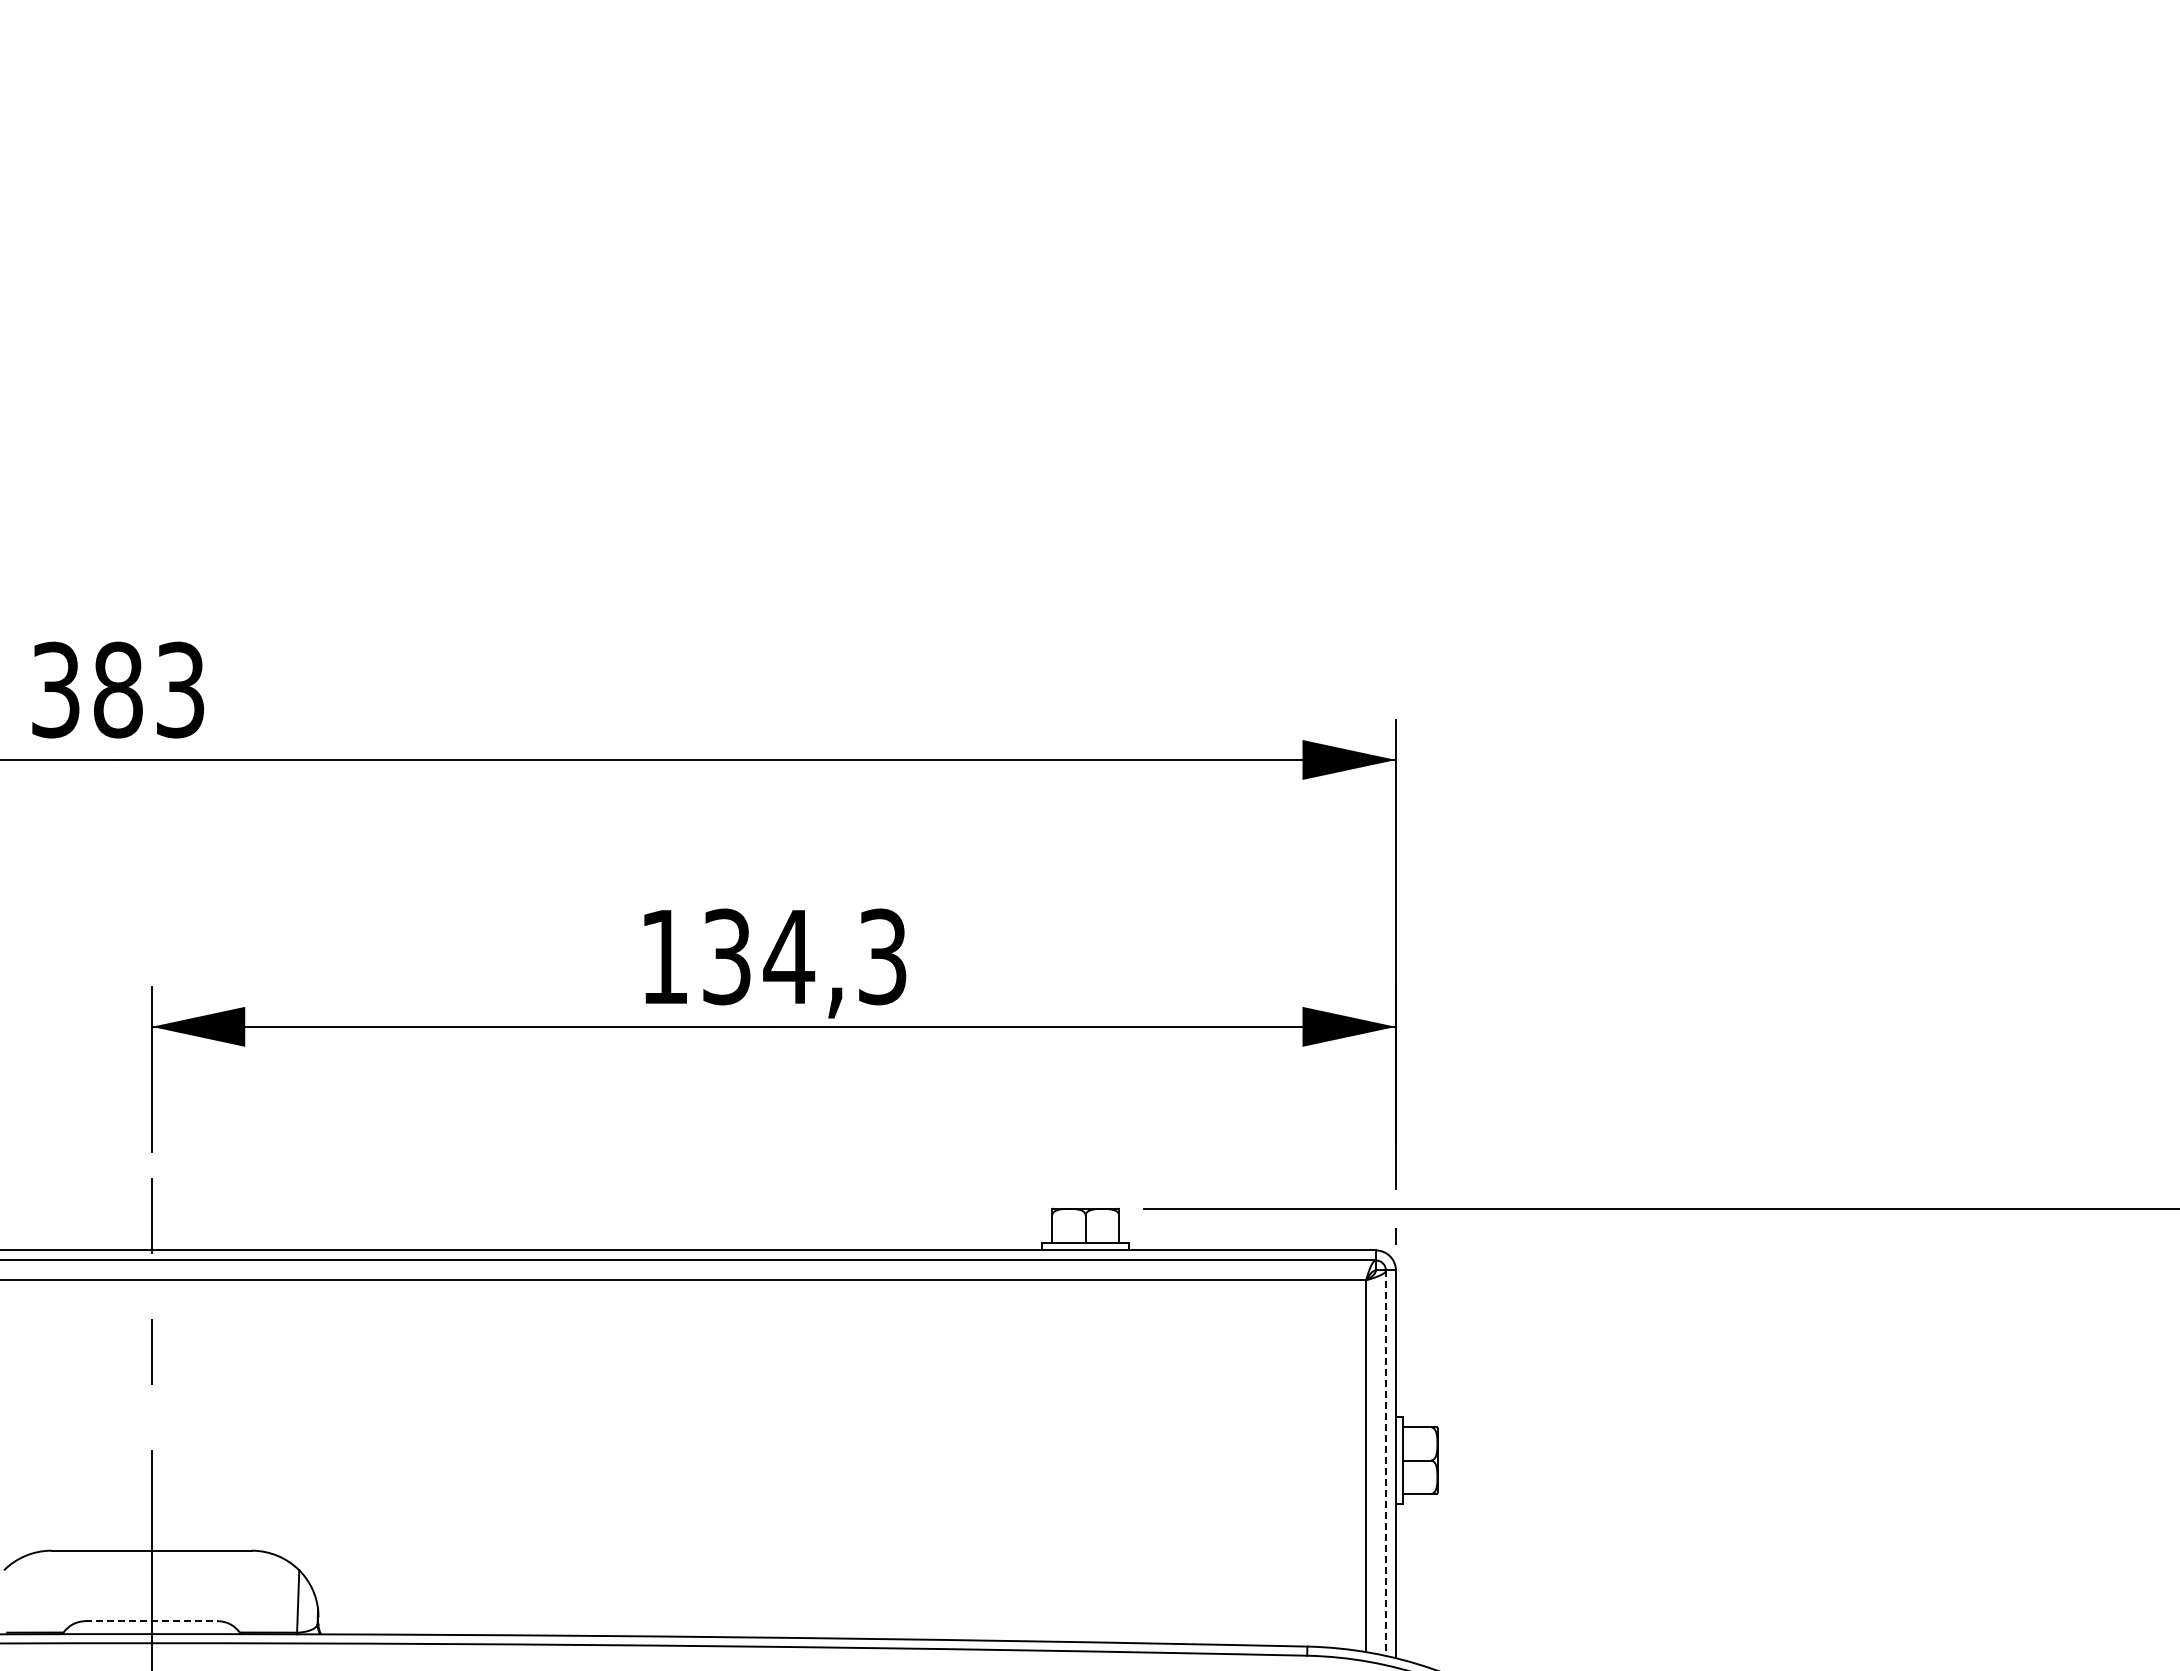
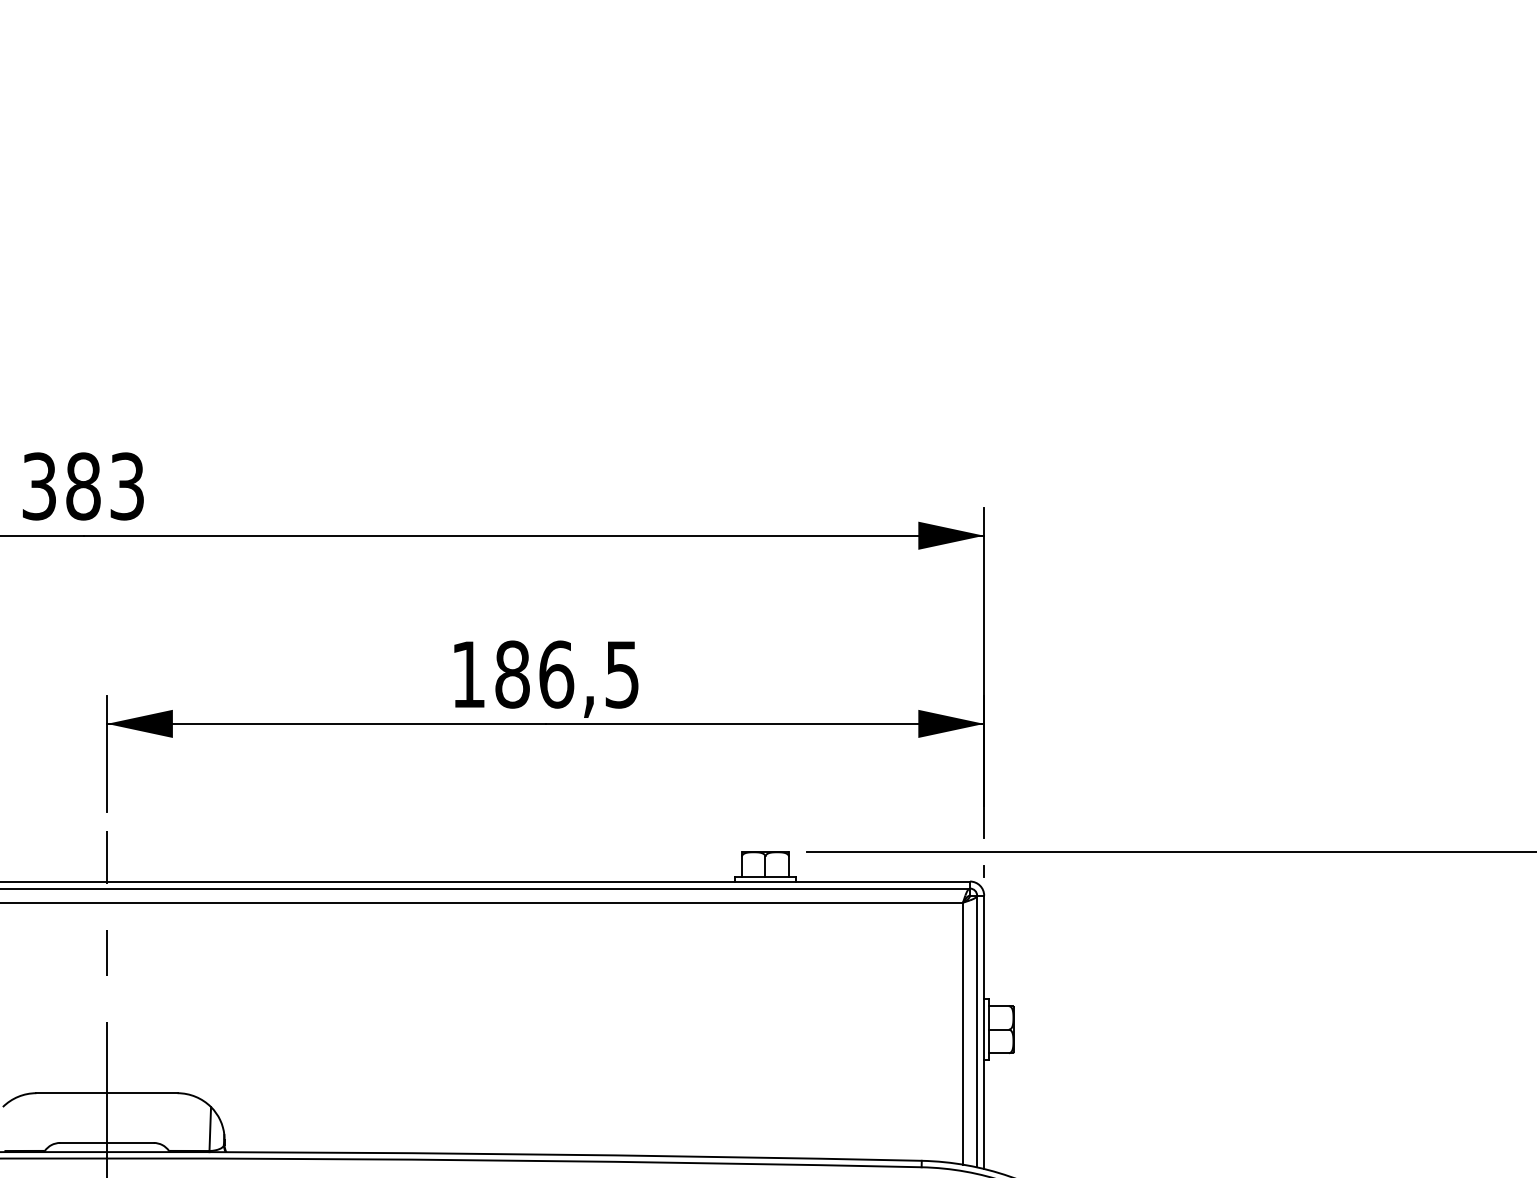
text: (804, 956) -> (567, 674), 134,3 -> 186,5
line: (1385, 1463) -> (976, 1031), dashed -> solid
line: (152, 1621) -> (107, 1143), dashed -> solid

